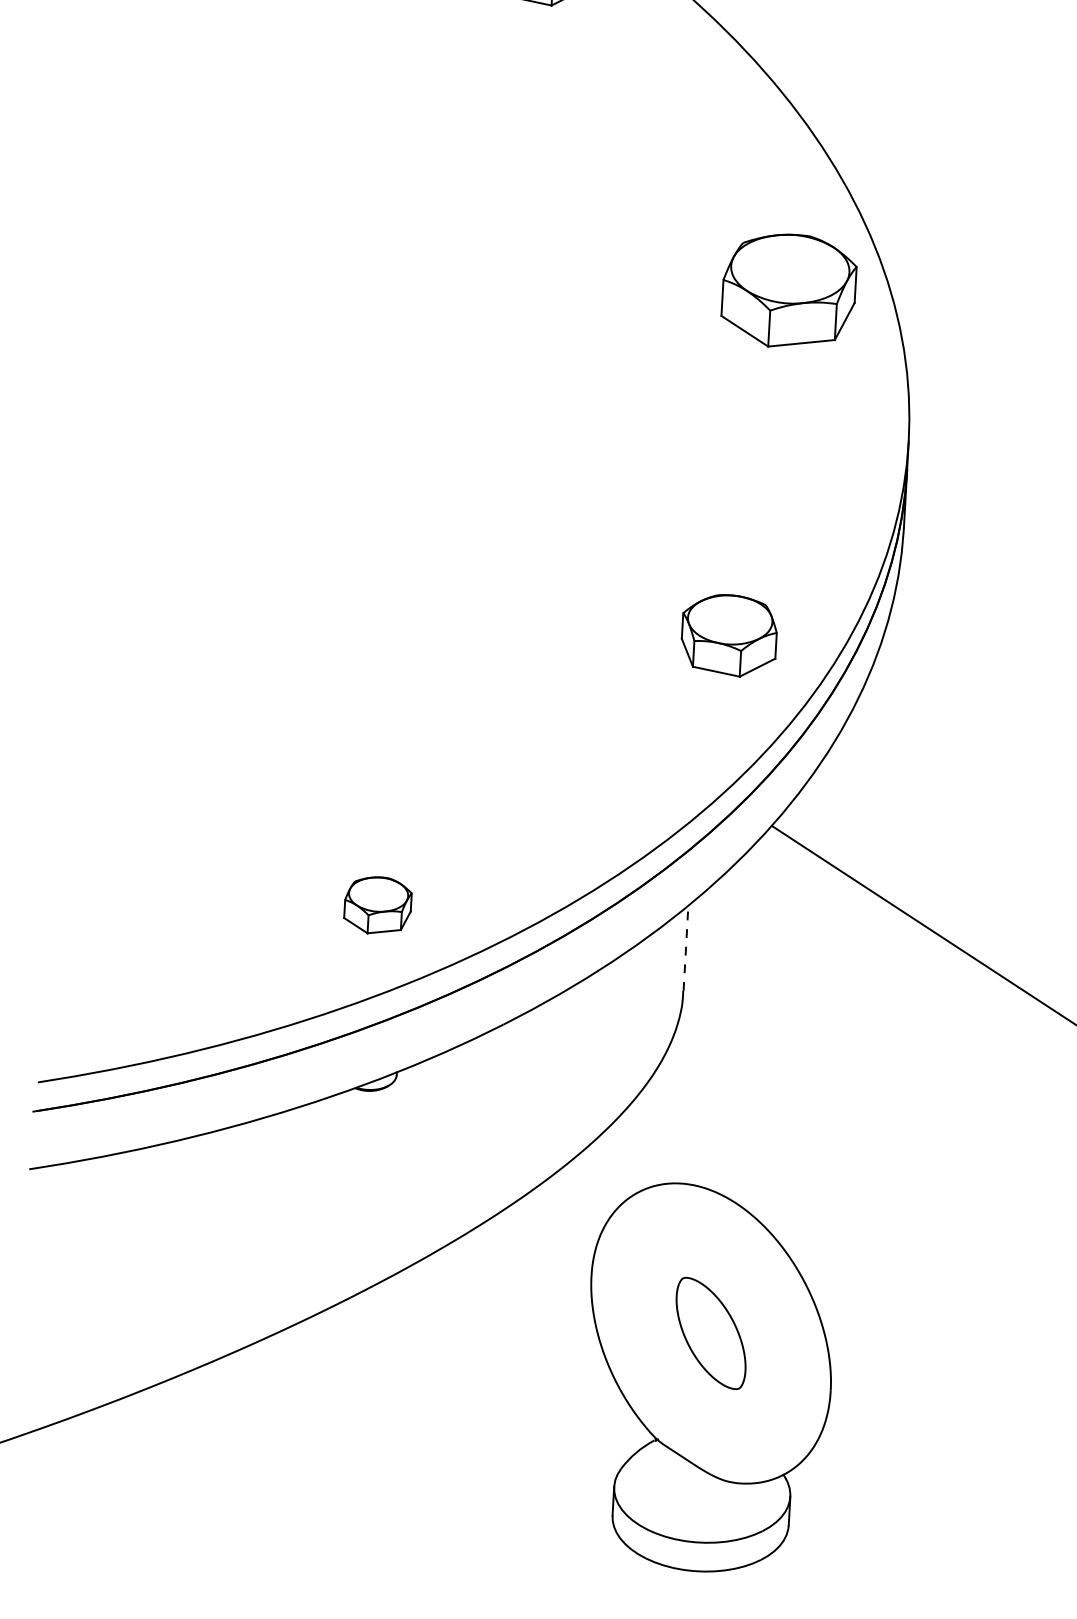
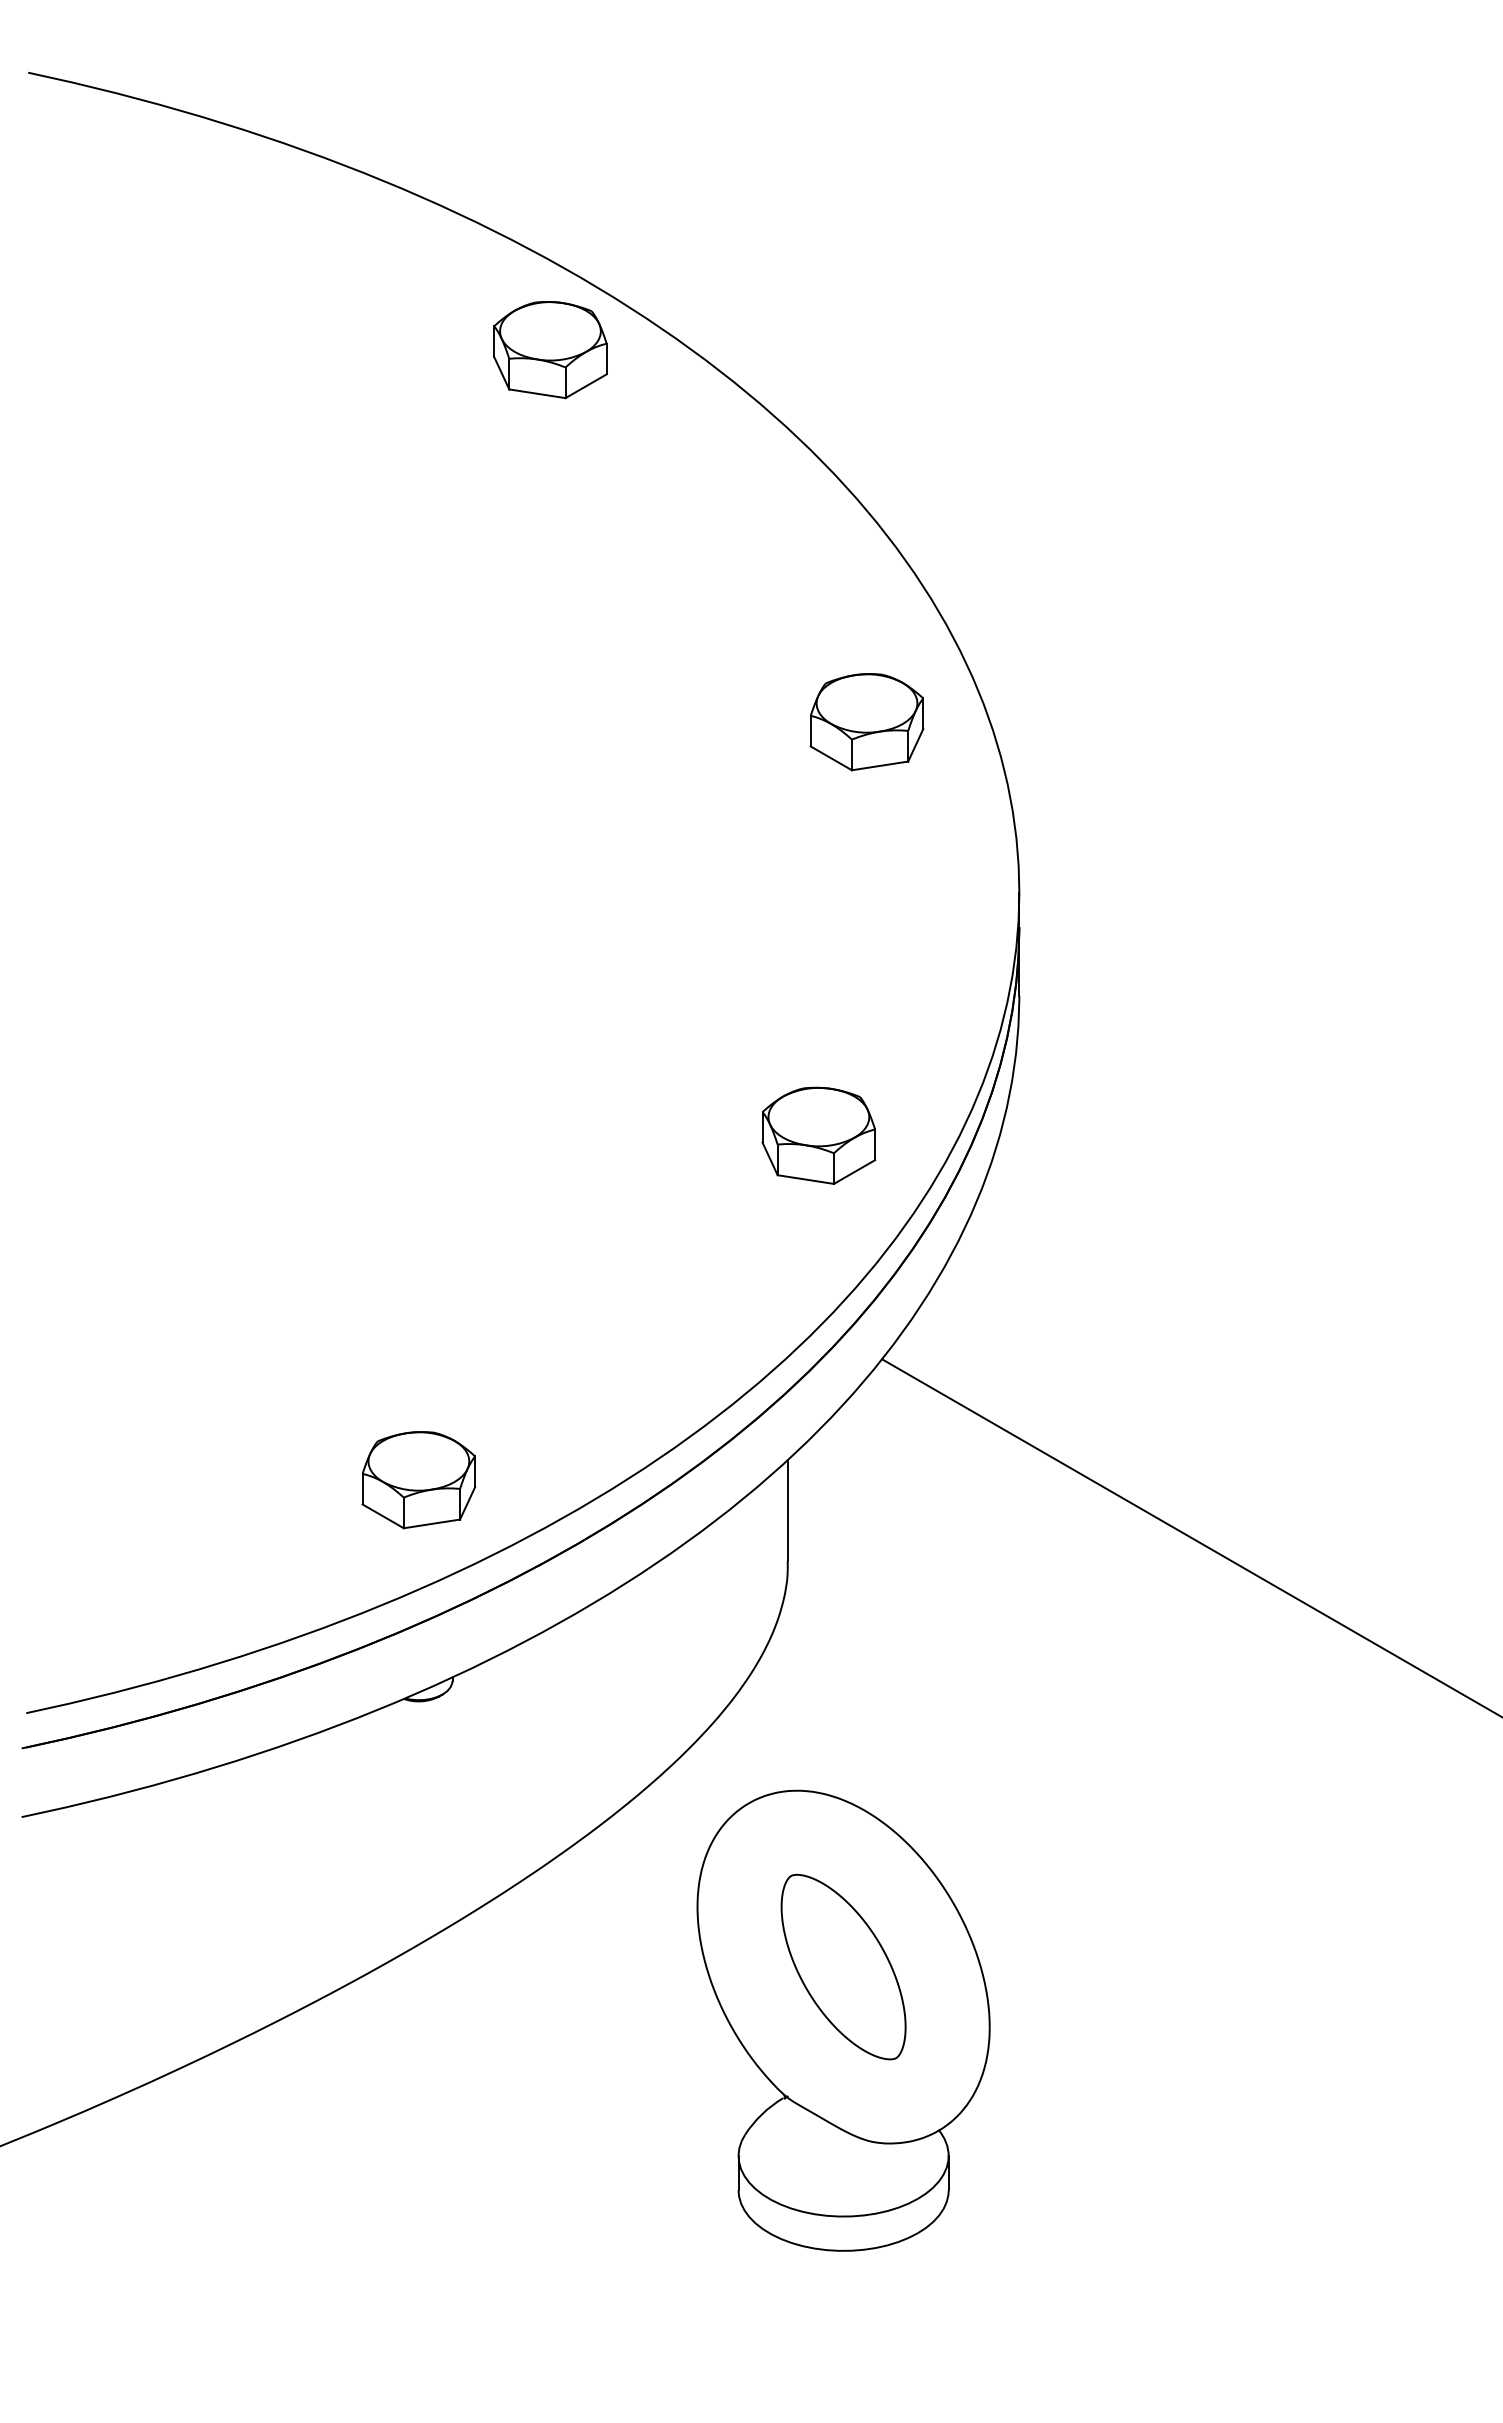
part: (788, 291) -> (866, 722), size x0.71
part: (377, 905) -> (418, 1480), size x1.43
line: (686, 948) -> (788, 1510), dashed -> solid
part: (711, 1332) -> (843, 1966), size x1.43

